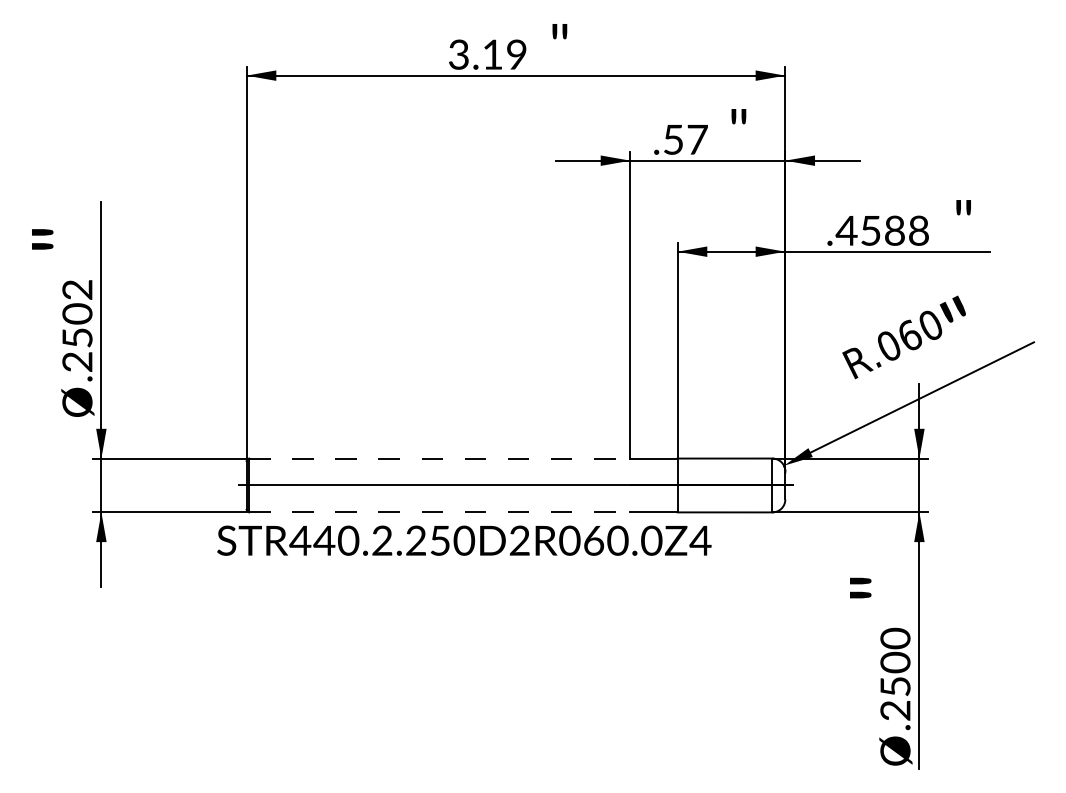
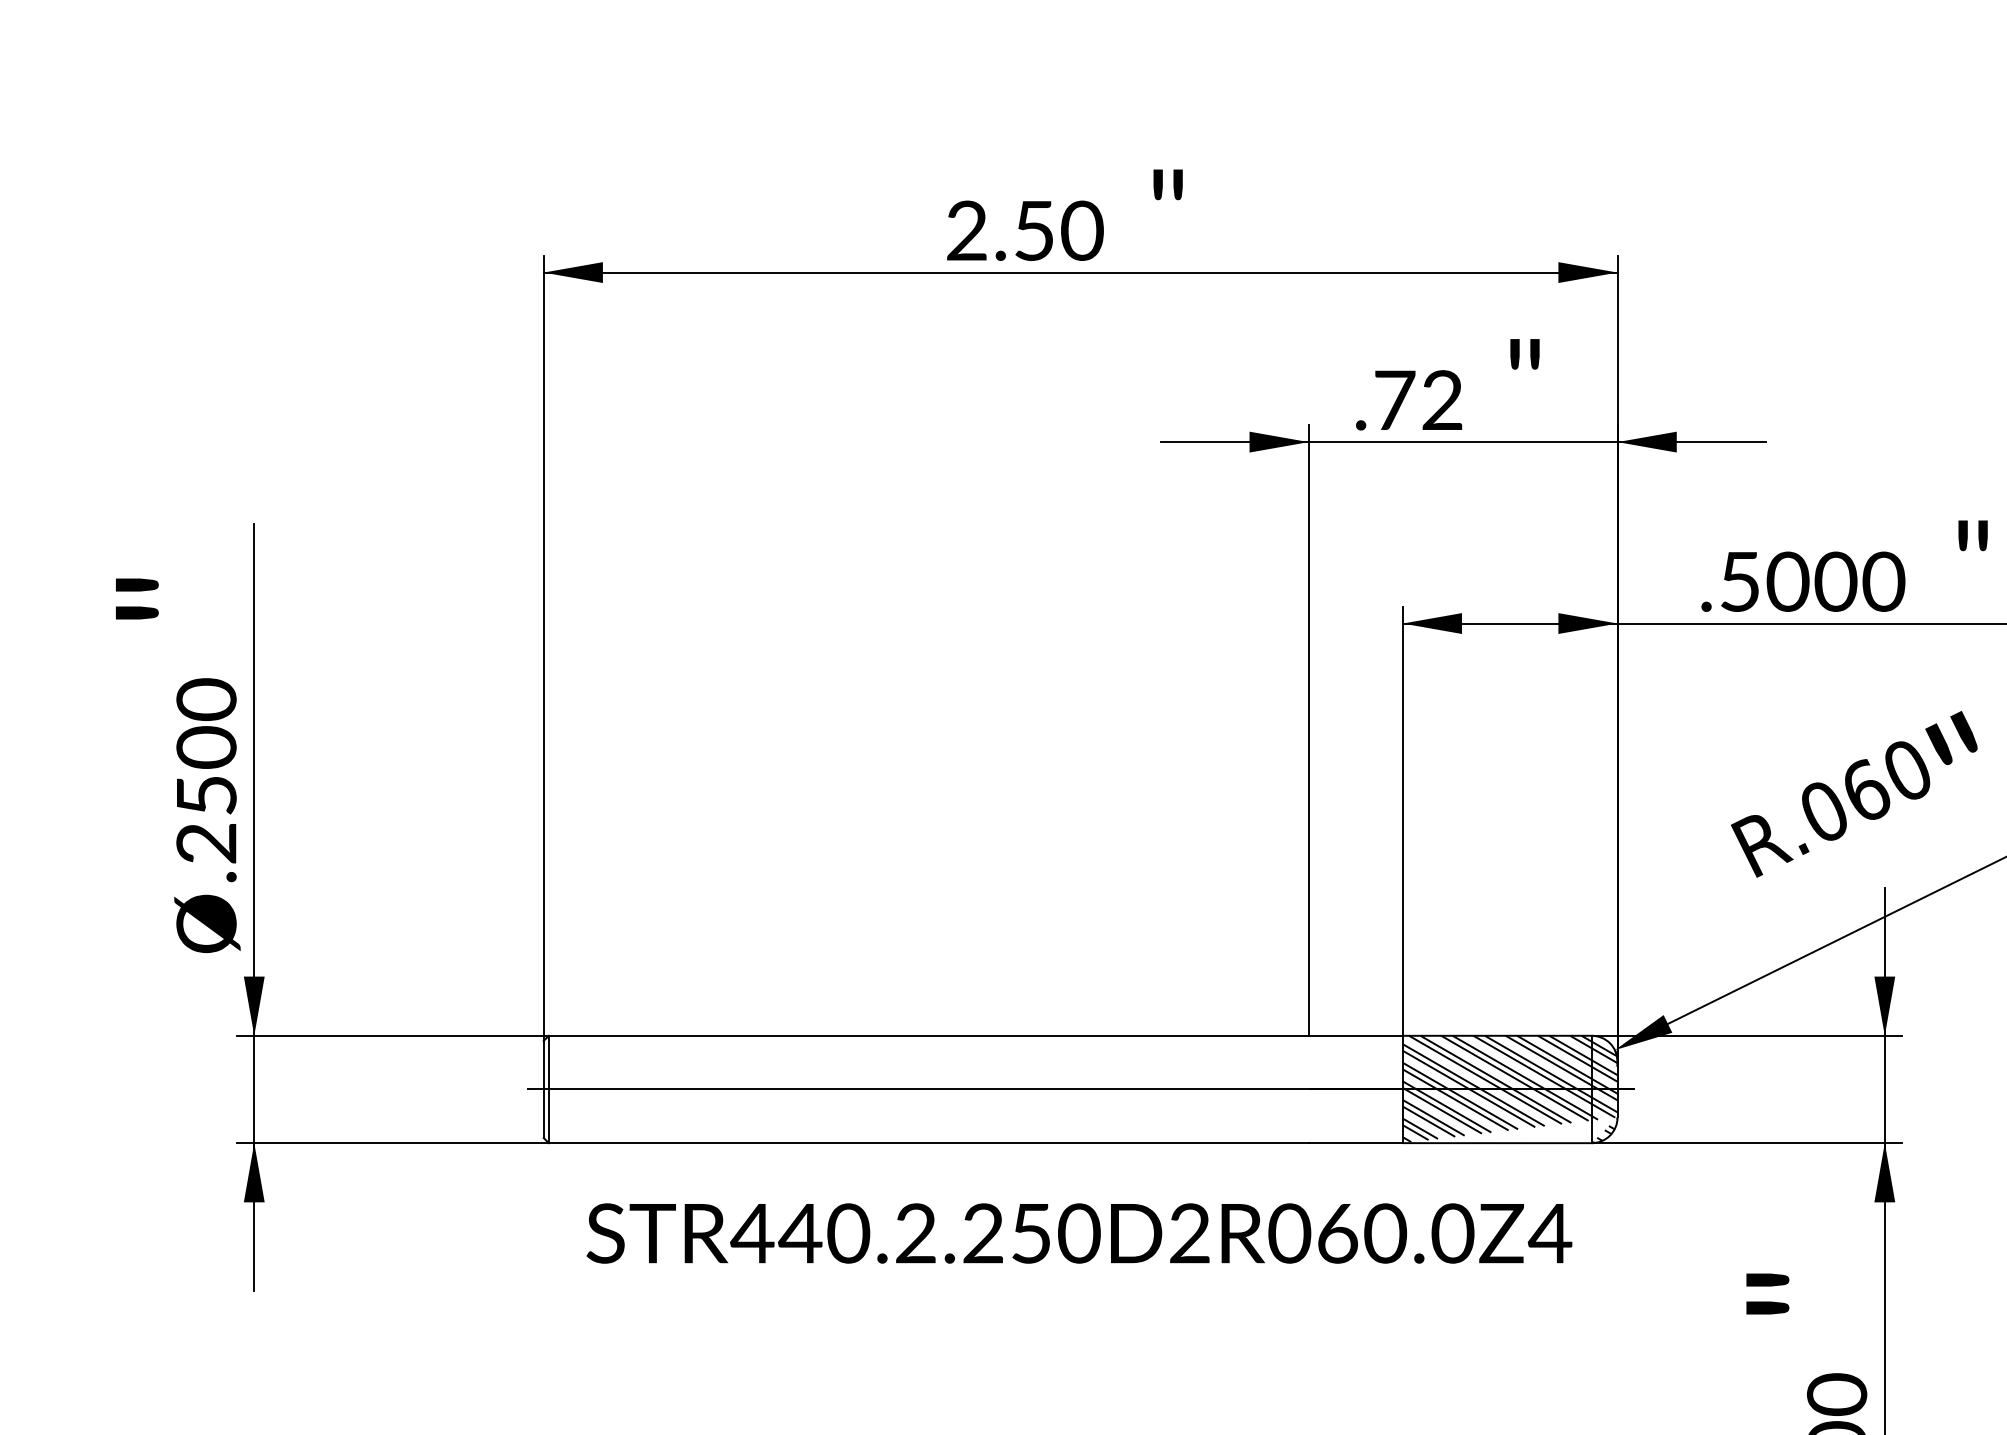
text: (488, 54) -> (1025, 230), 3.19 -> 2.50
text: (685, 139) -> (1418, 399), .57 -> .72
text: (882, 230) -> (1811, 581), .4588 -> .5000
text: (77, 289) -> (206, 698), .2502 -> .2500
line: (439, 458) -> (928, 1035), dashed -> solid
hatch: (731, 485) -> (1510, 1089), added
line: (439, 512) -> (928, 1143), dashed -> solid
text: (464, 540) -> (1079, 1233), moved

